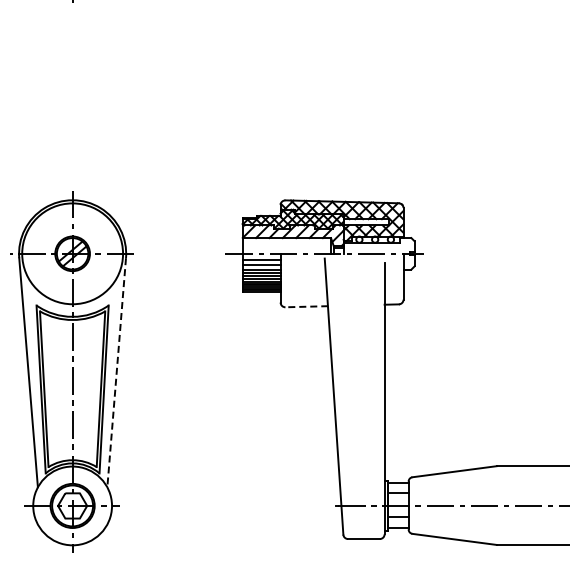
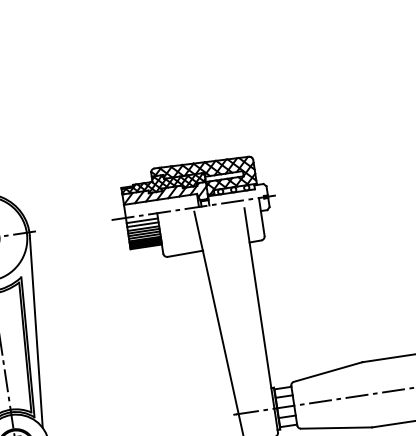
line: (306, 306) -> (185, 253), dashed -> solid
line: (116, 372) -> (36, 331), dashed -> solid

